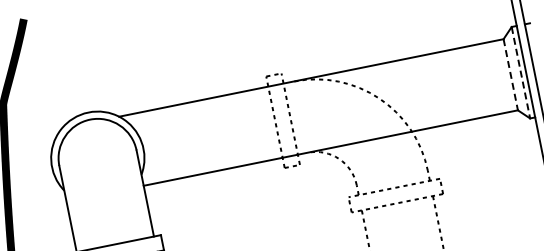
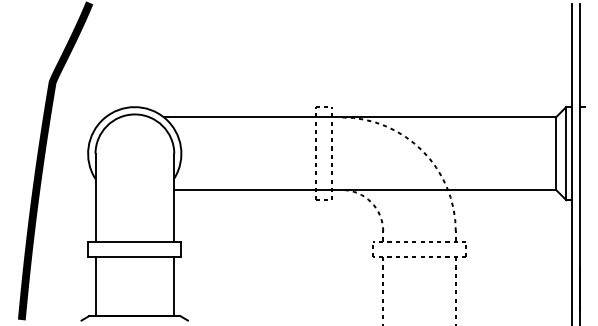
line: (521, 72) -> (566, 153), dashed -> solid
line: (511, 75) -> (556, 154), dashed -> solid

